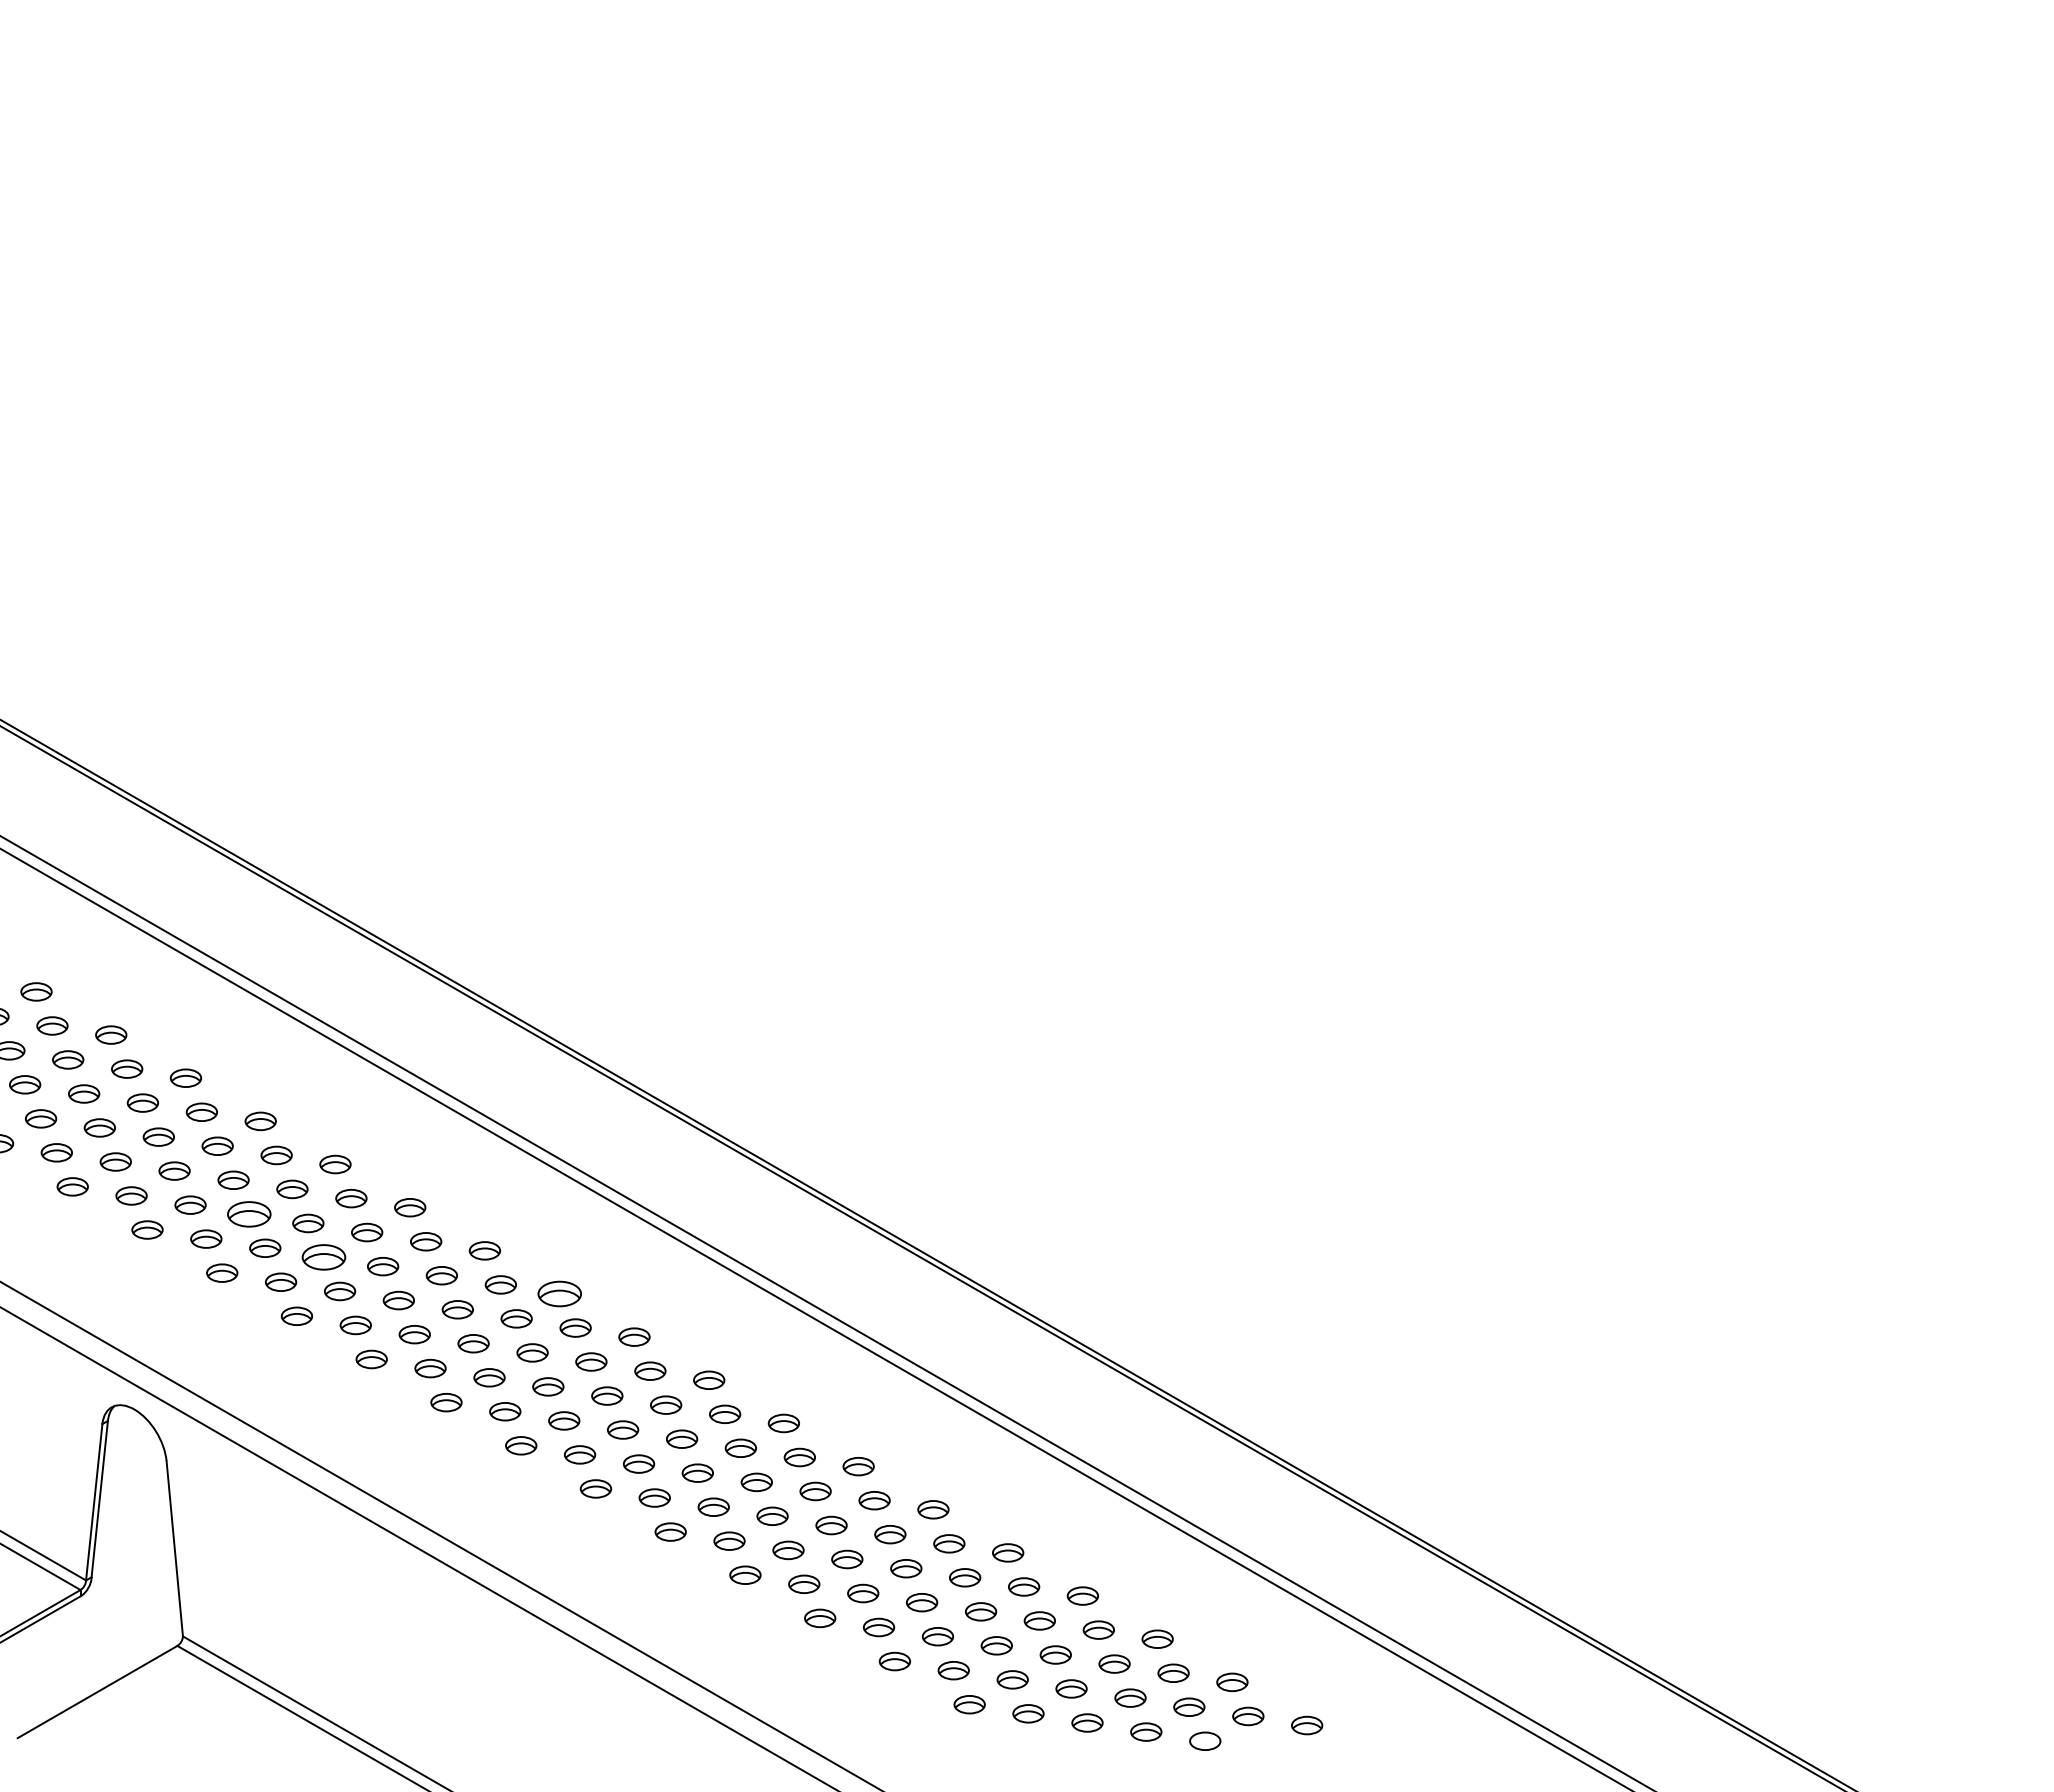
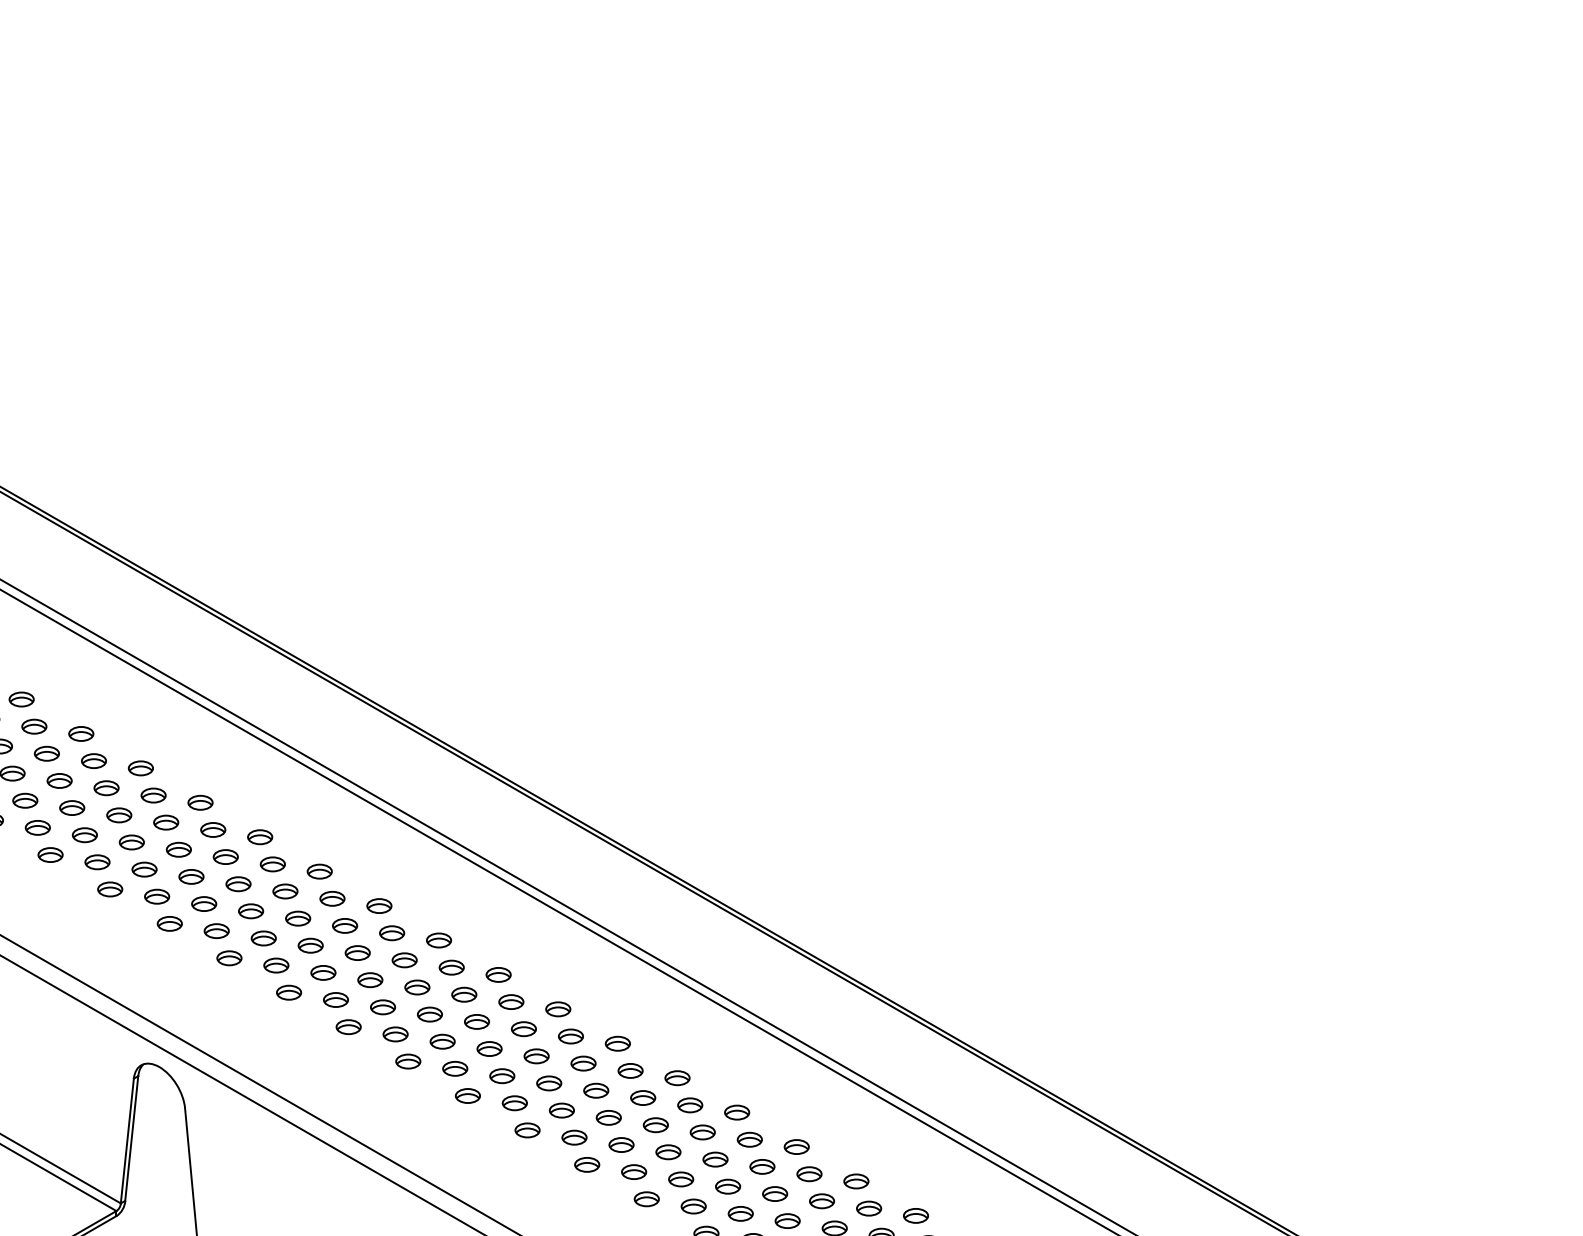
part: (249, 1213) -> (251, 910), size x0.71
part: (324, 1257) -> (311, 945), size x0.71
part: (559, 1293) -> (498, 974), size x0.71

